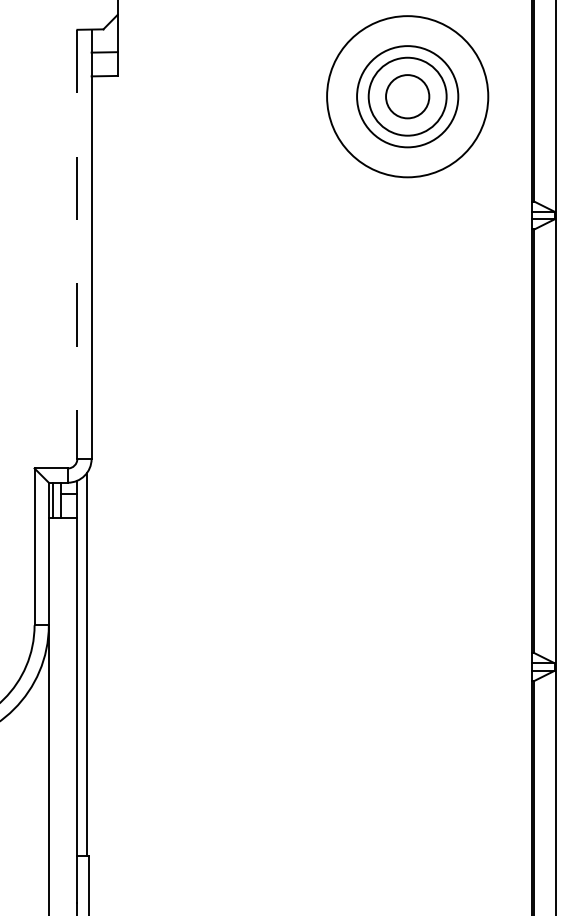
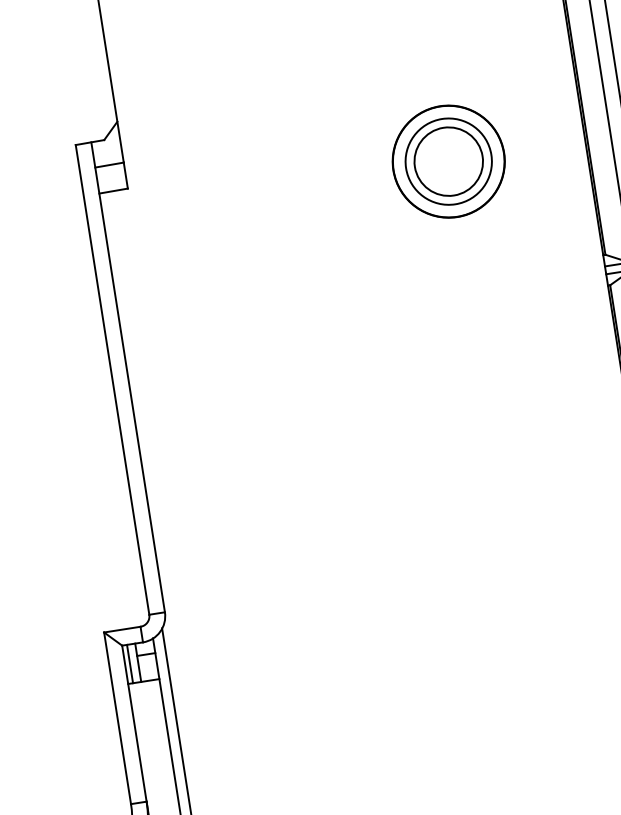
circle: (407, 96) -> (448, 161), size x0.62
circle: (407, 96) -> (448, 161), size x1.43
line: (77, 244) -> (112, 379), dashed -> solid

